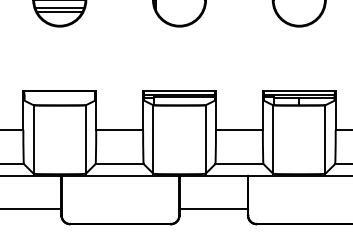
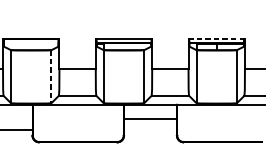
line: (298, 90) -> (216, 38), solid -> dashed
line: (85, 140) -> (51, 77), solid -> dashed
line: (213, 208) -> (150, 118), moved

